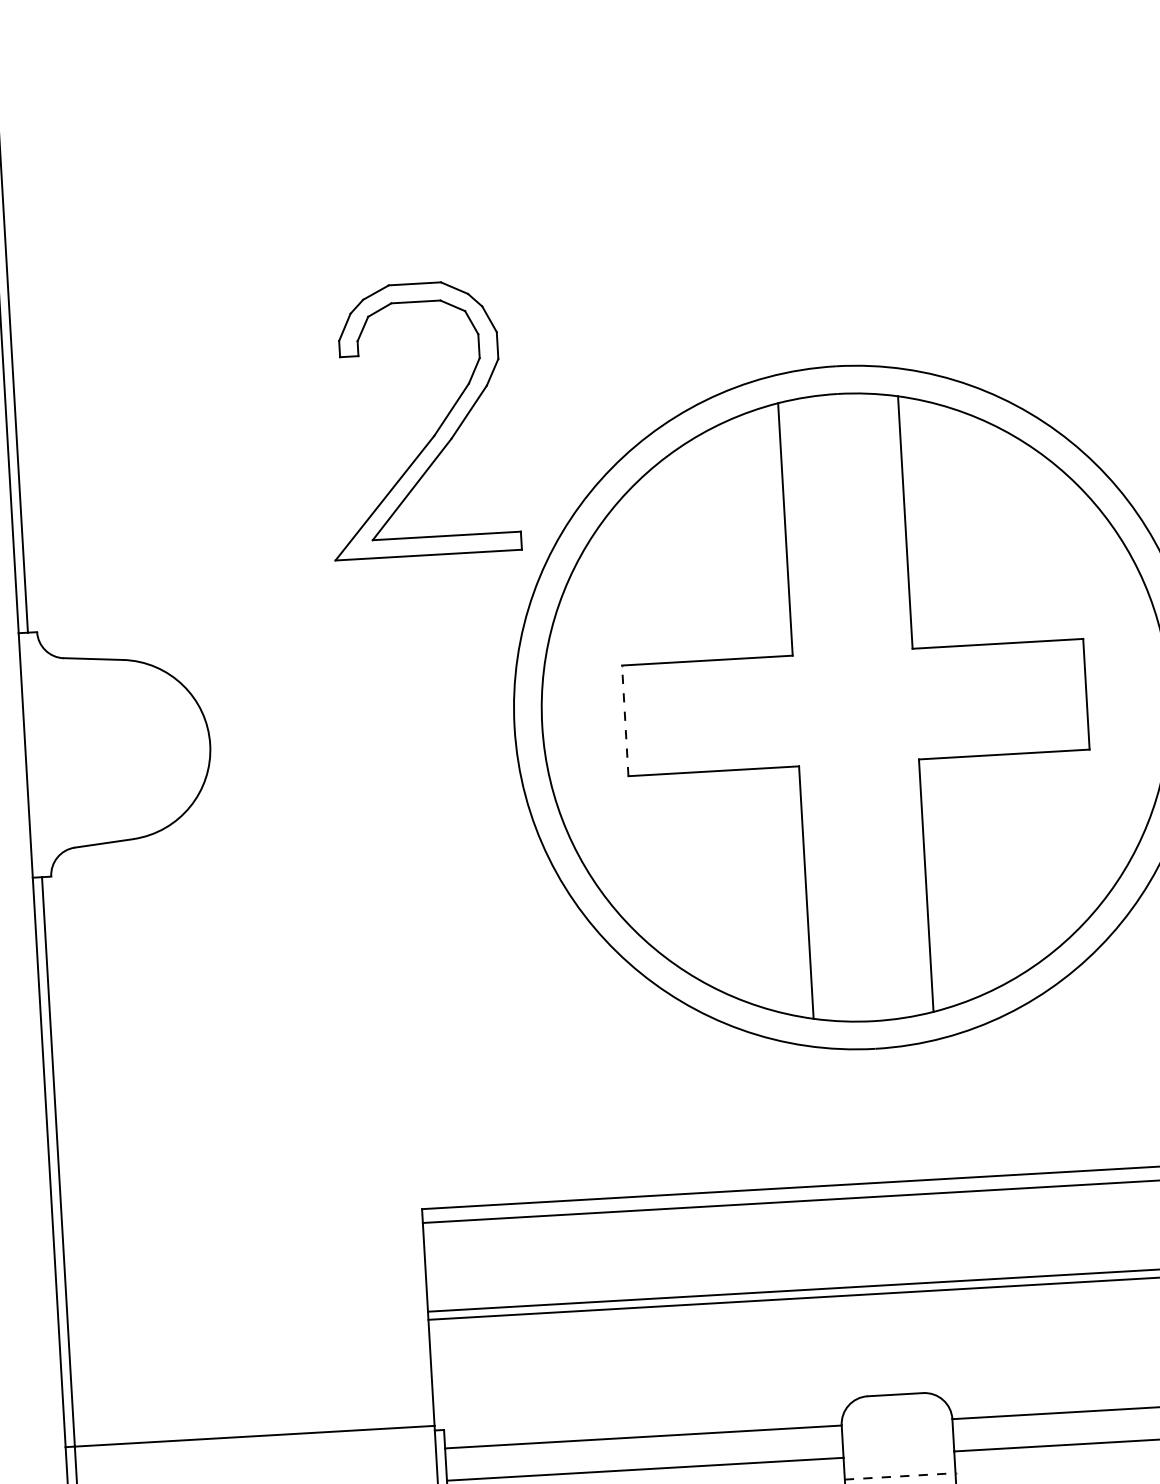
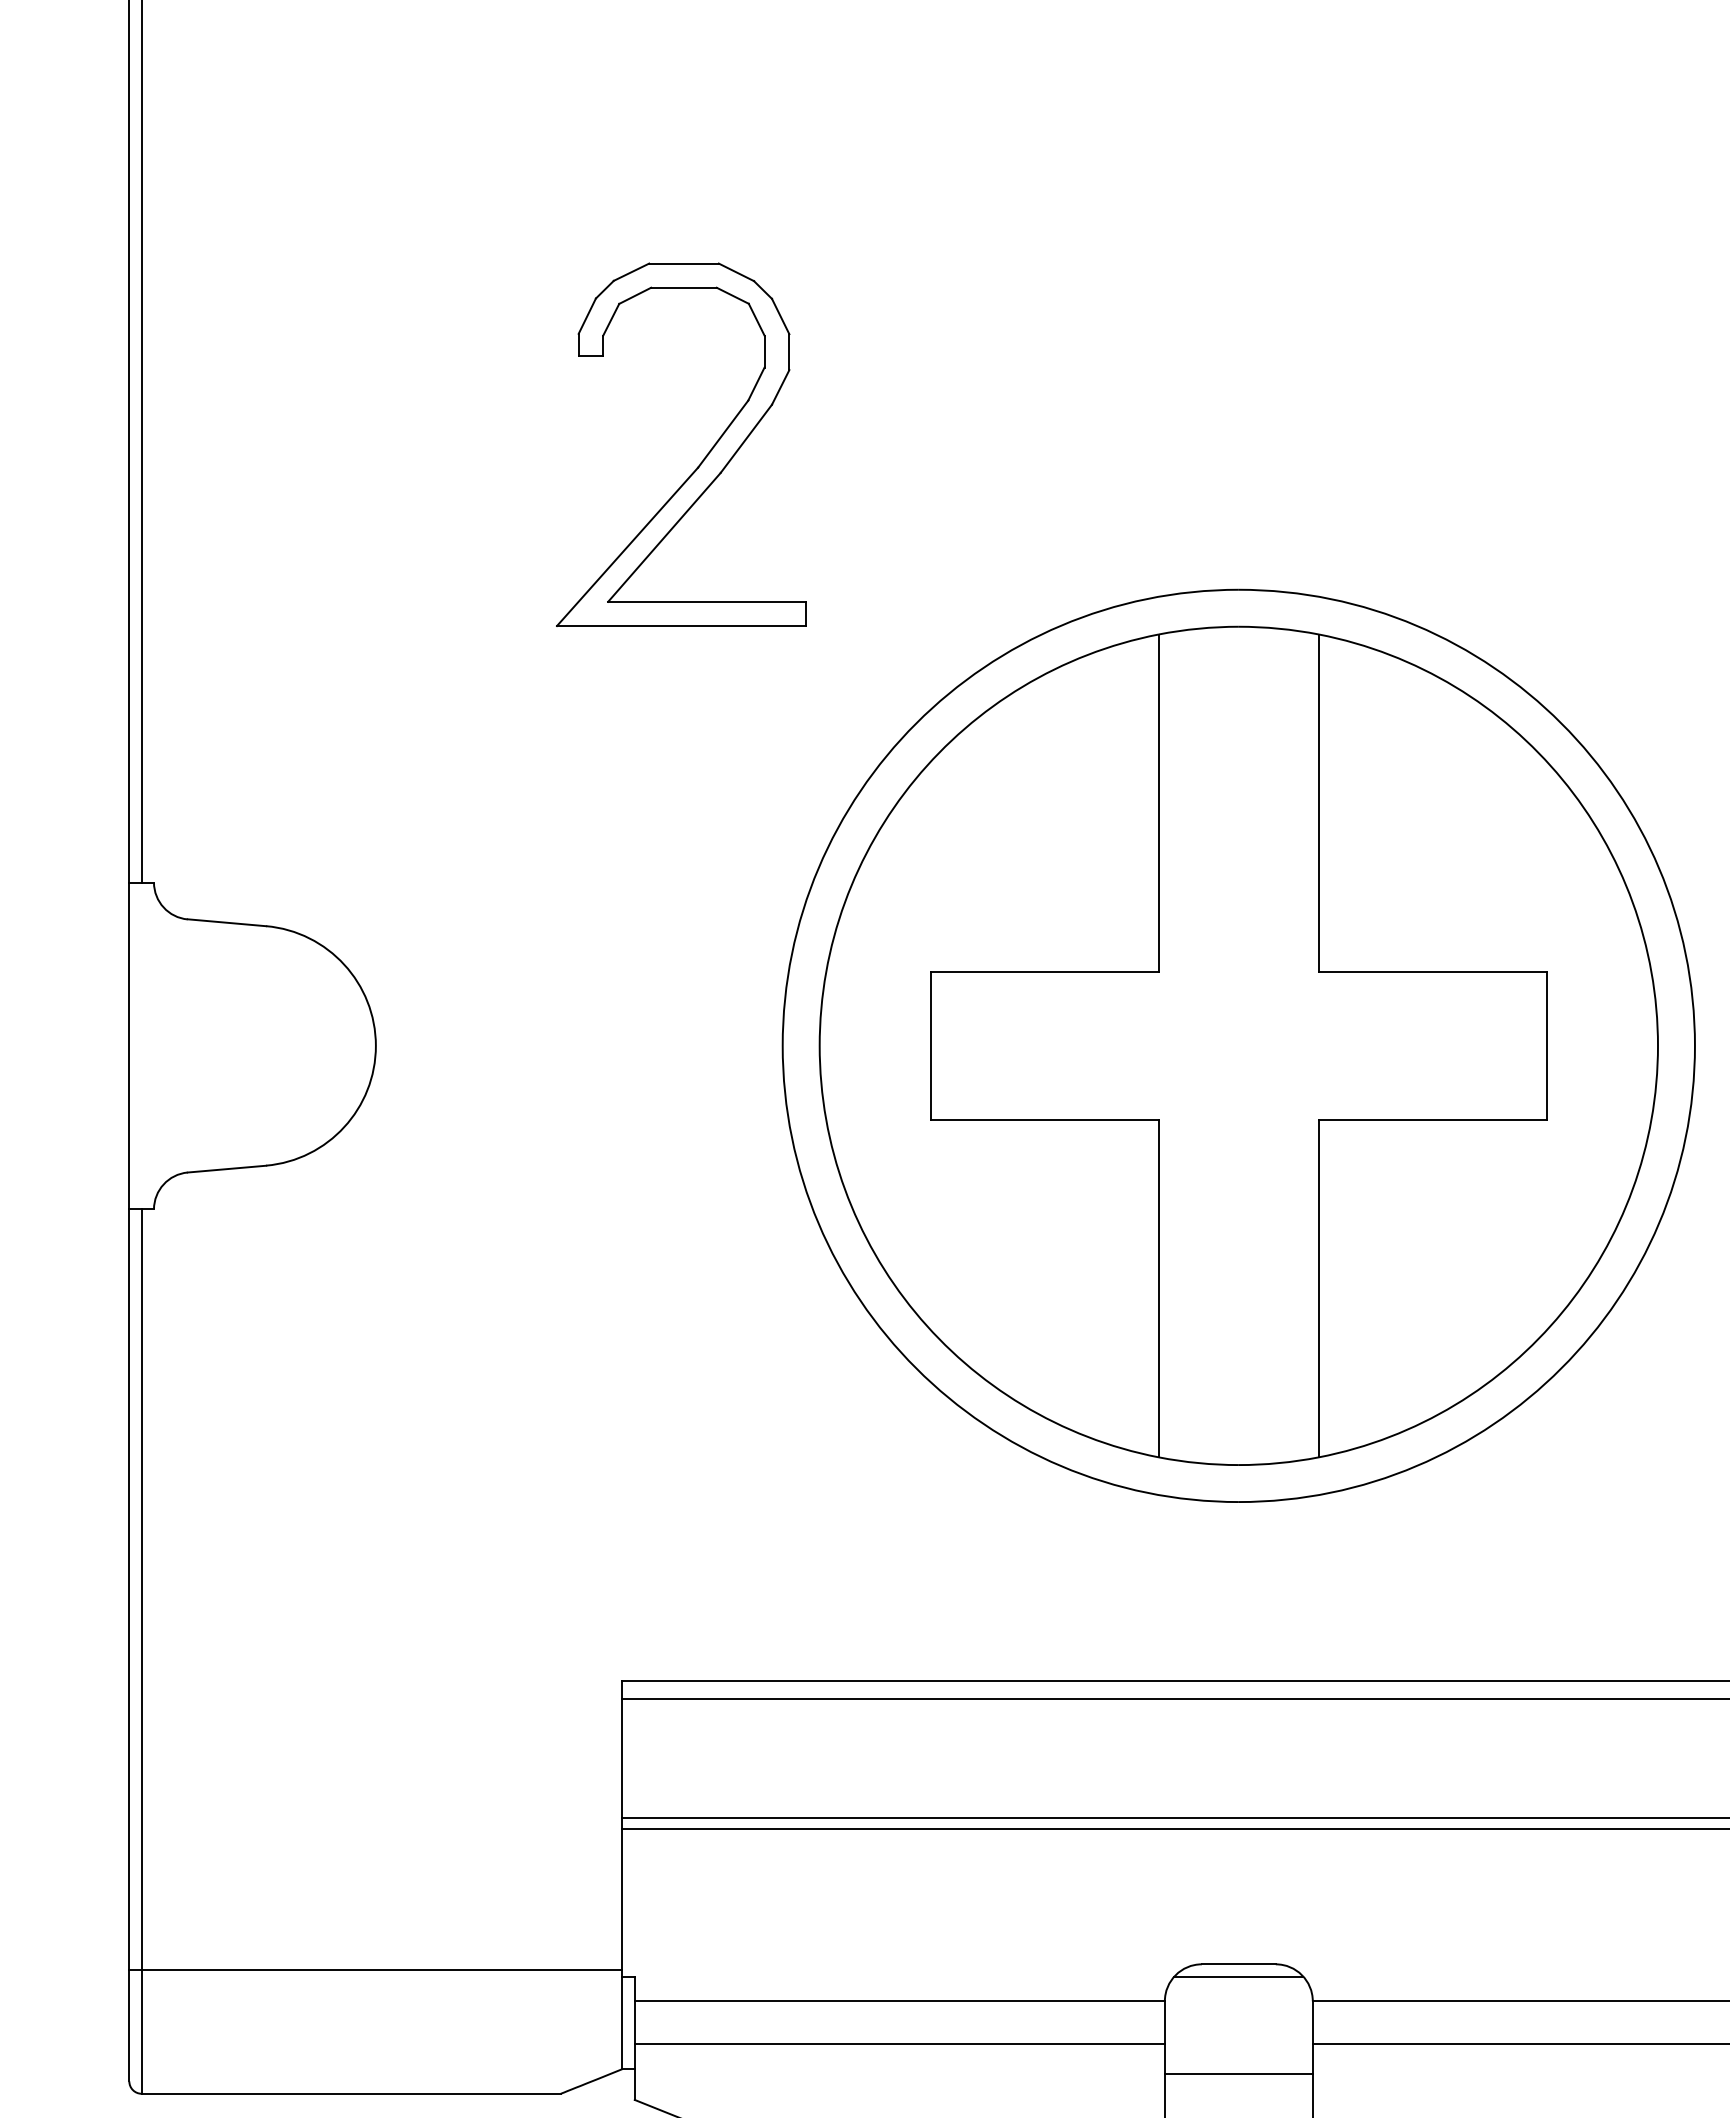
part: (437, 428) -> (703, 458), moved
line: (625, 720) -> (930, 1045), dashed -> solid
line: (895, 1403) -> (1238, 1976), added
line: (899, 1476) -> (1238, 2073), dashed -> solid

